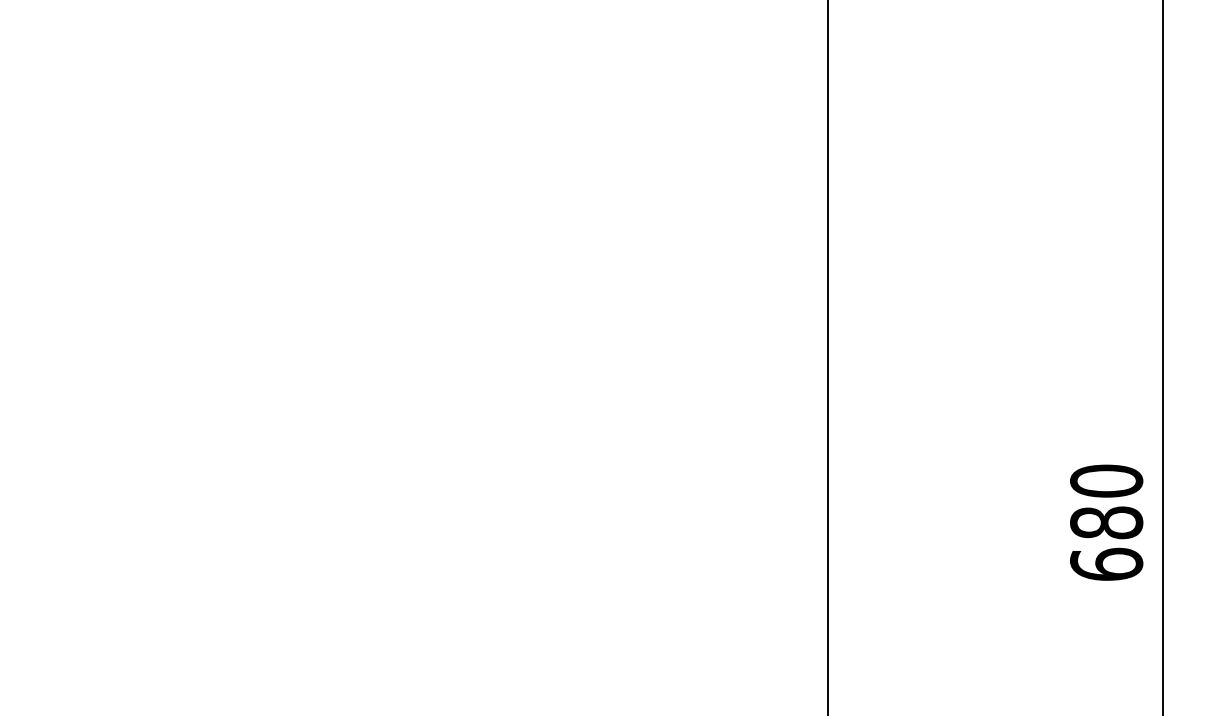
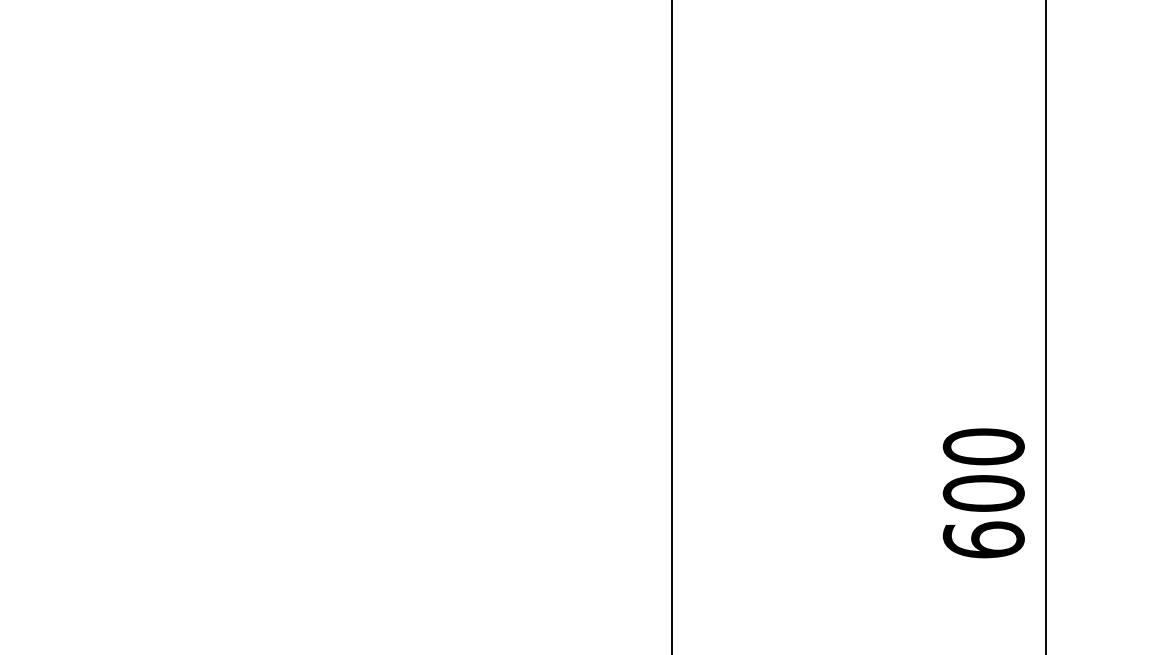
text: (1106, 522) -> (983, 493), 680 -> 600

